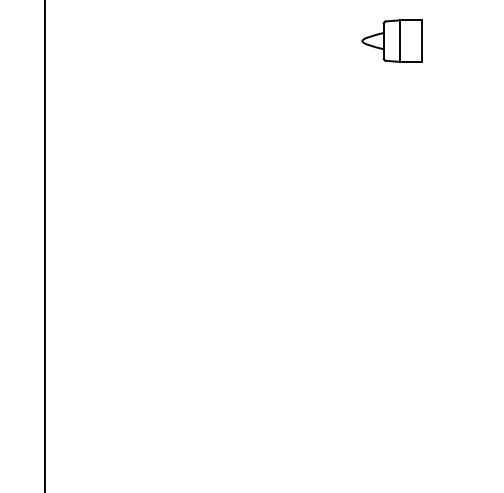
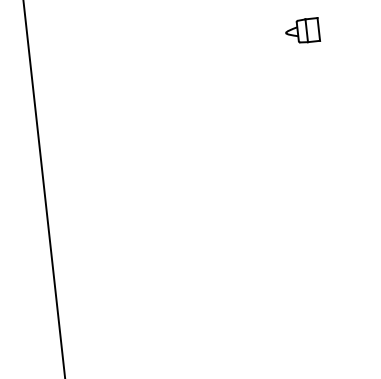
part: (391, 40) -> (301, 30), size x0.7

